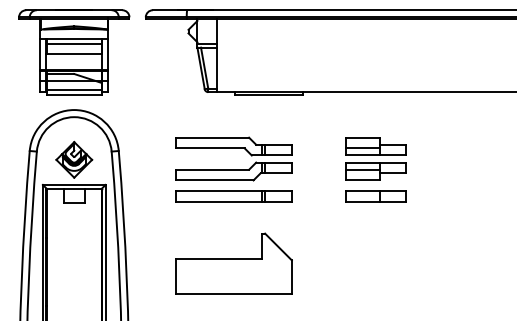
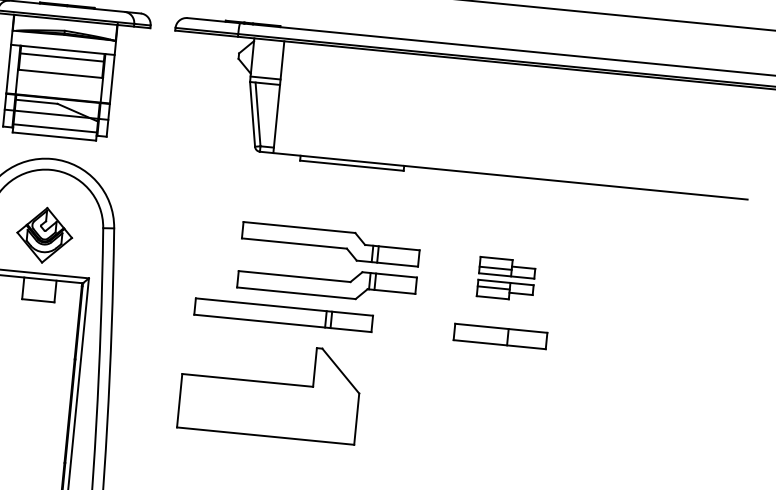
part: (233, 148) -> (329, 247), moved
part: (375, 158) -> (505, 278), size x0.6
part: (233, 263) -> (269, 389), moved

